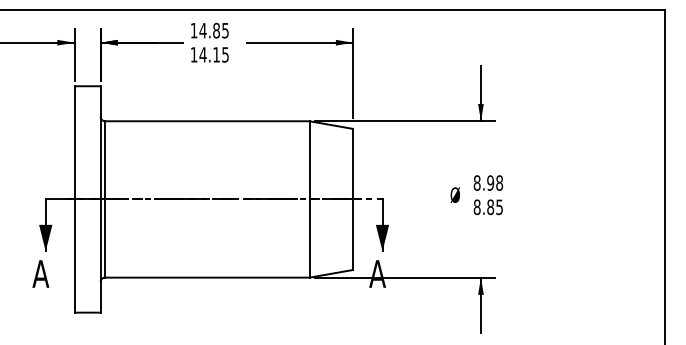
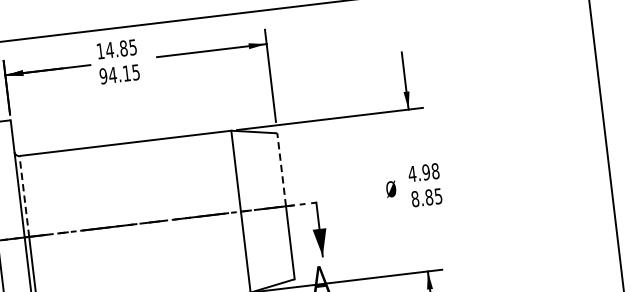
text: (193, 54) -> (102, 75), 14.15 -> 94.15
line: (105, 159) -> (24, 195), solid -> dashed
line: (353, 163) -> (281, 169), solid -> dashed
text: (476, 182) -> (411, 173), 8.98 -> 4.98

